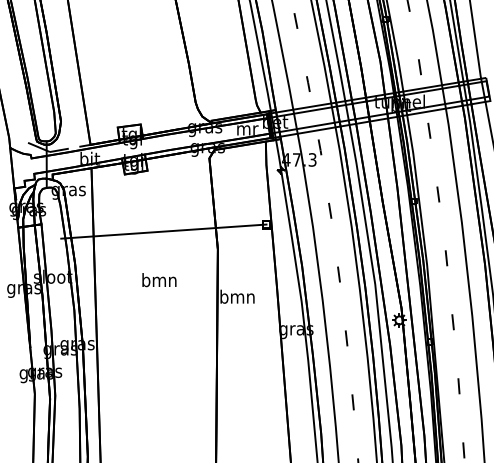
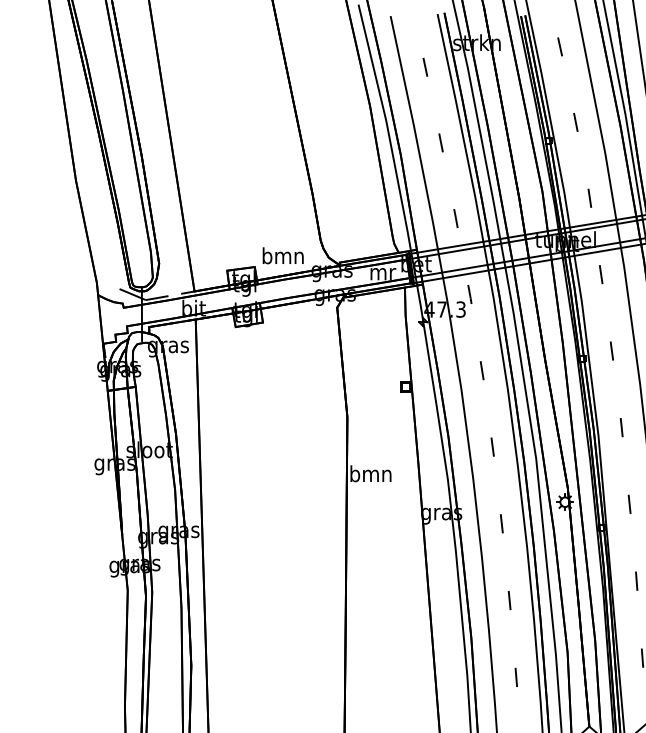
line: (163, 231) -> (282, 395), removed
text: (158, 279) -> (282, 255), moved

